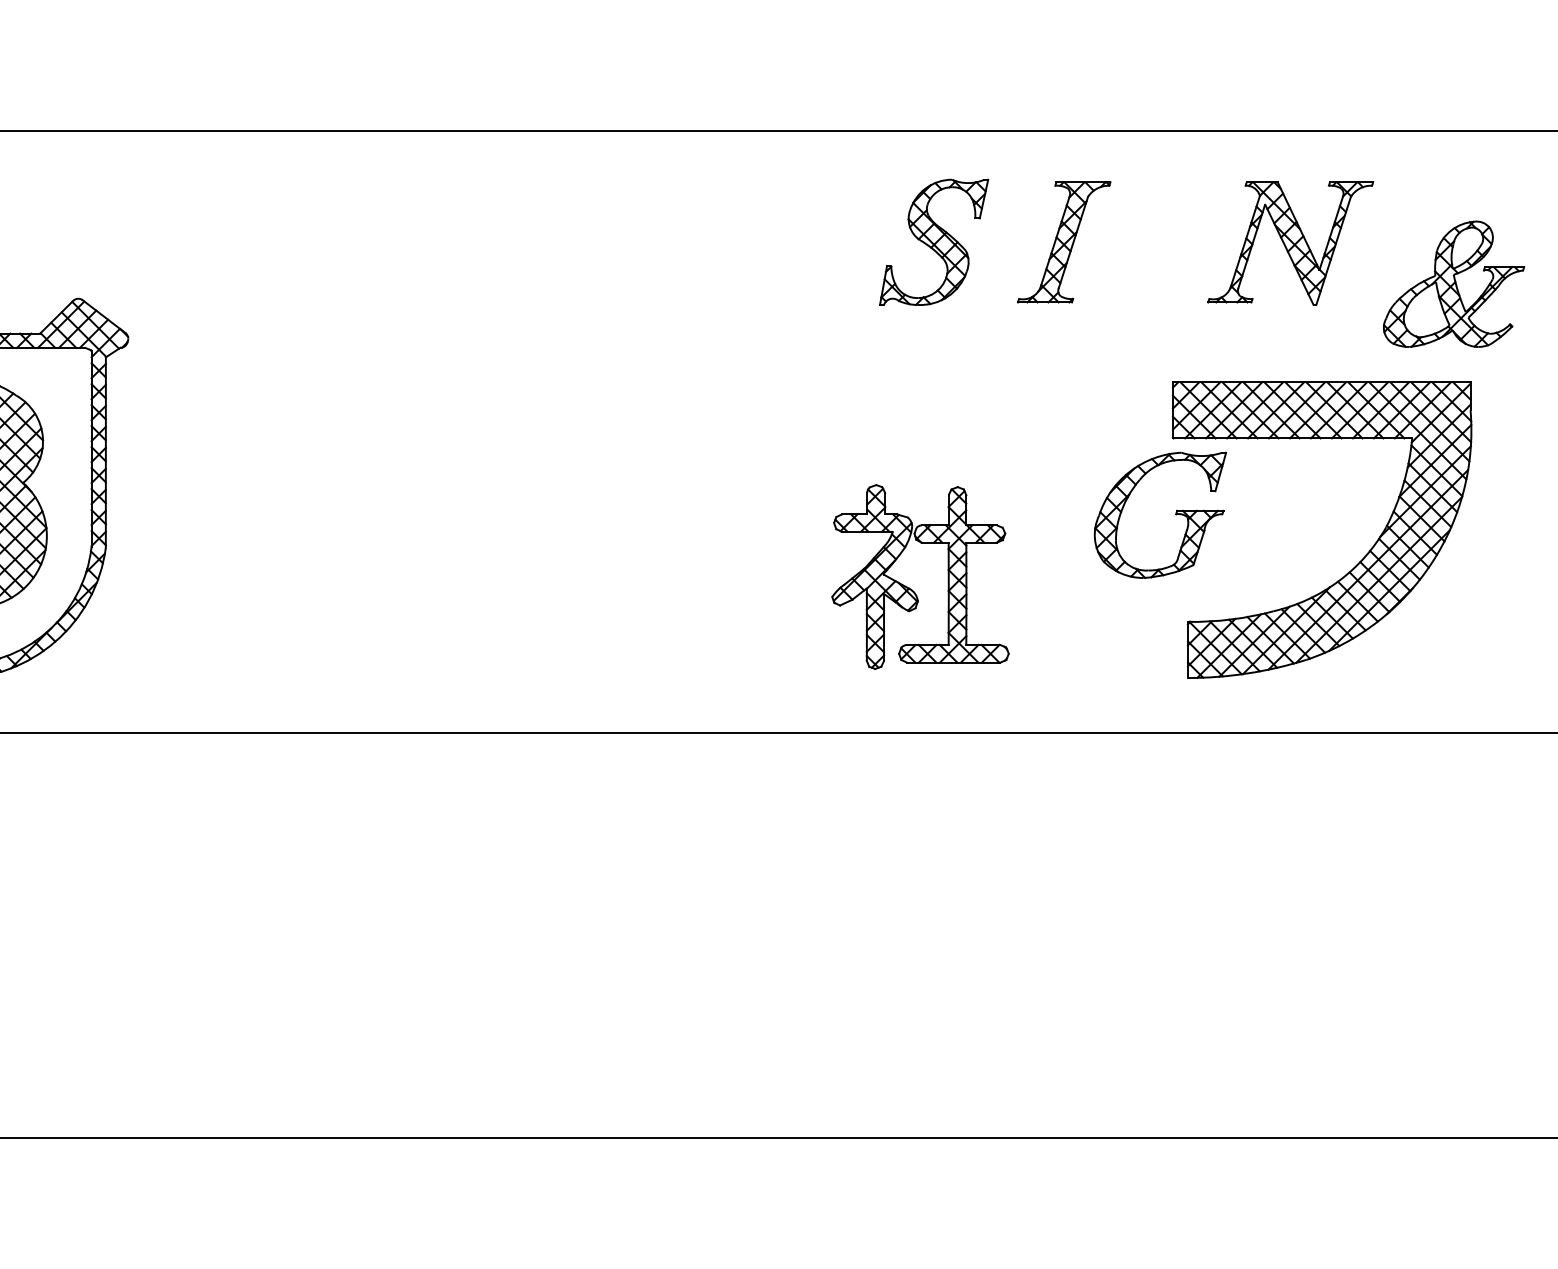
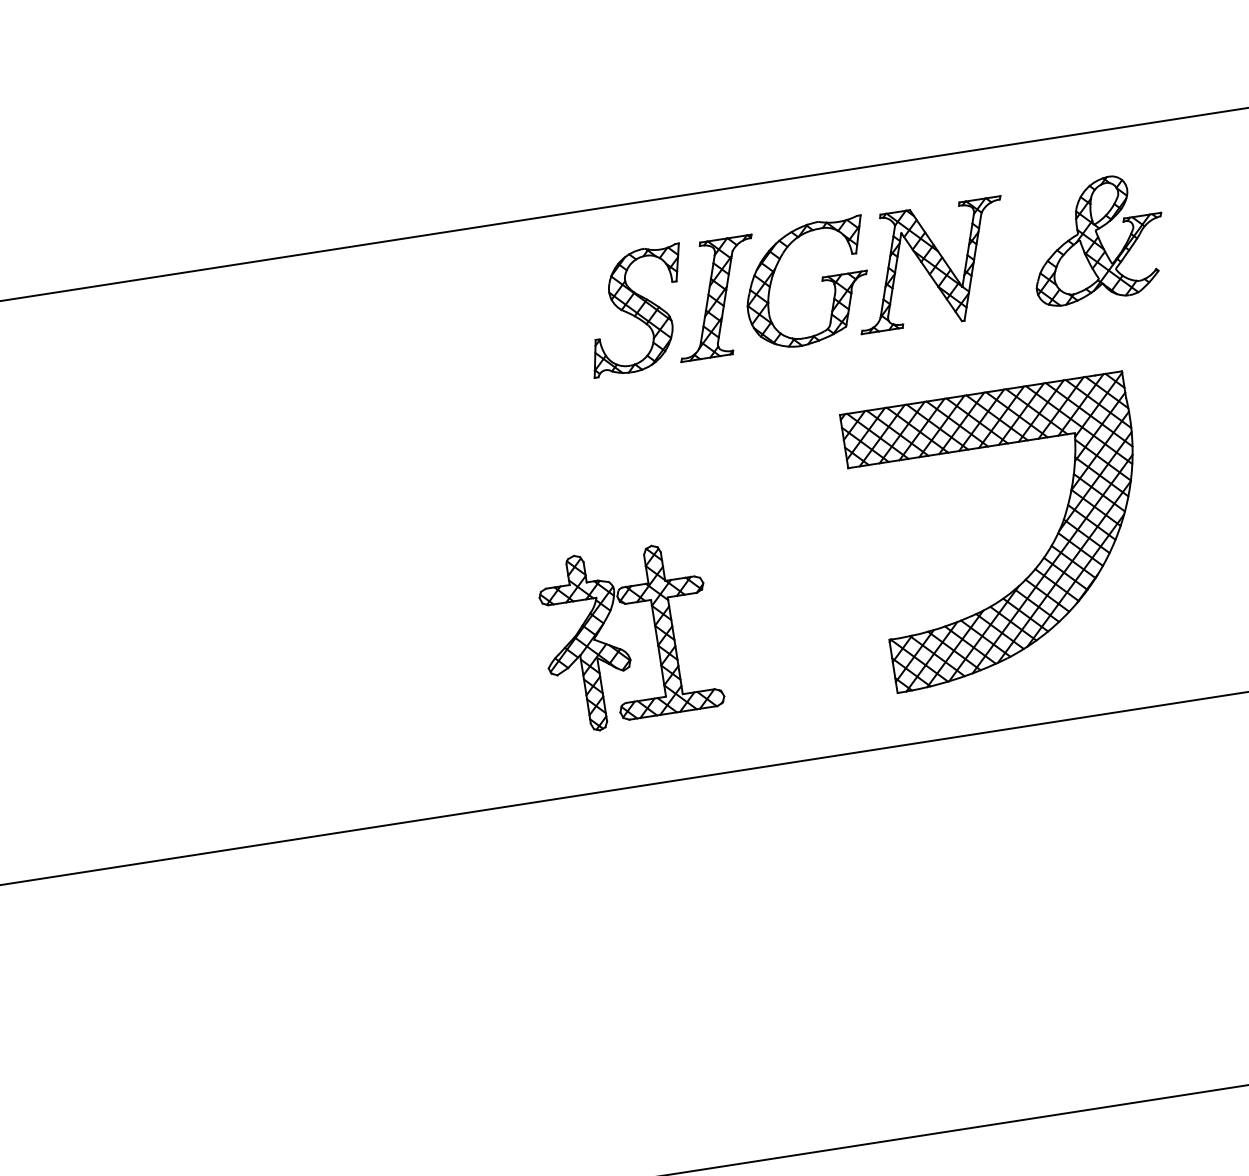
part: (934, 241) -> (637, 309), moved
part: (1454, 283) -> (1097, 238), moved
part: (1175, 514) -> (821, 281), moved

